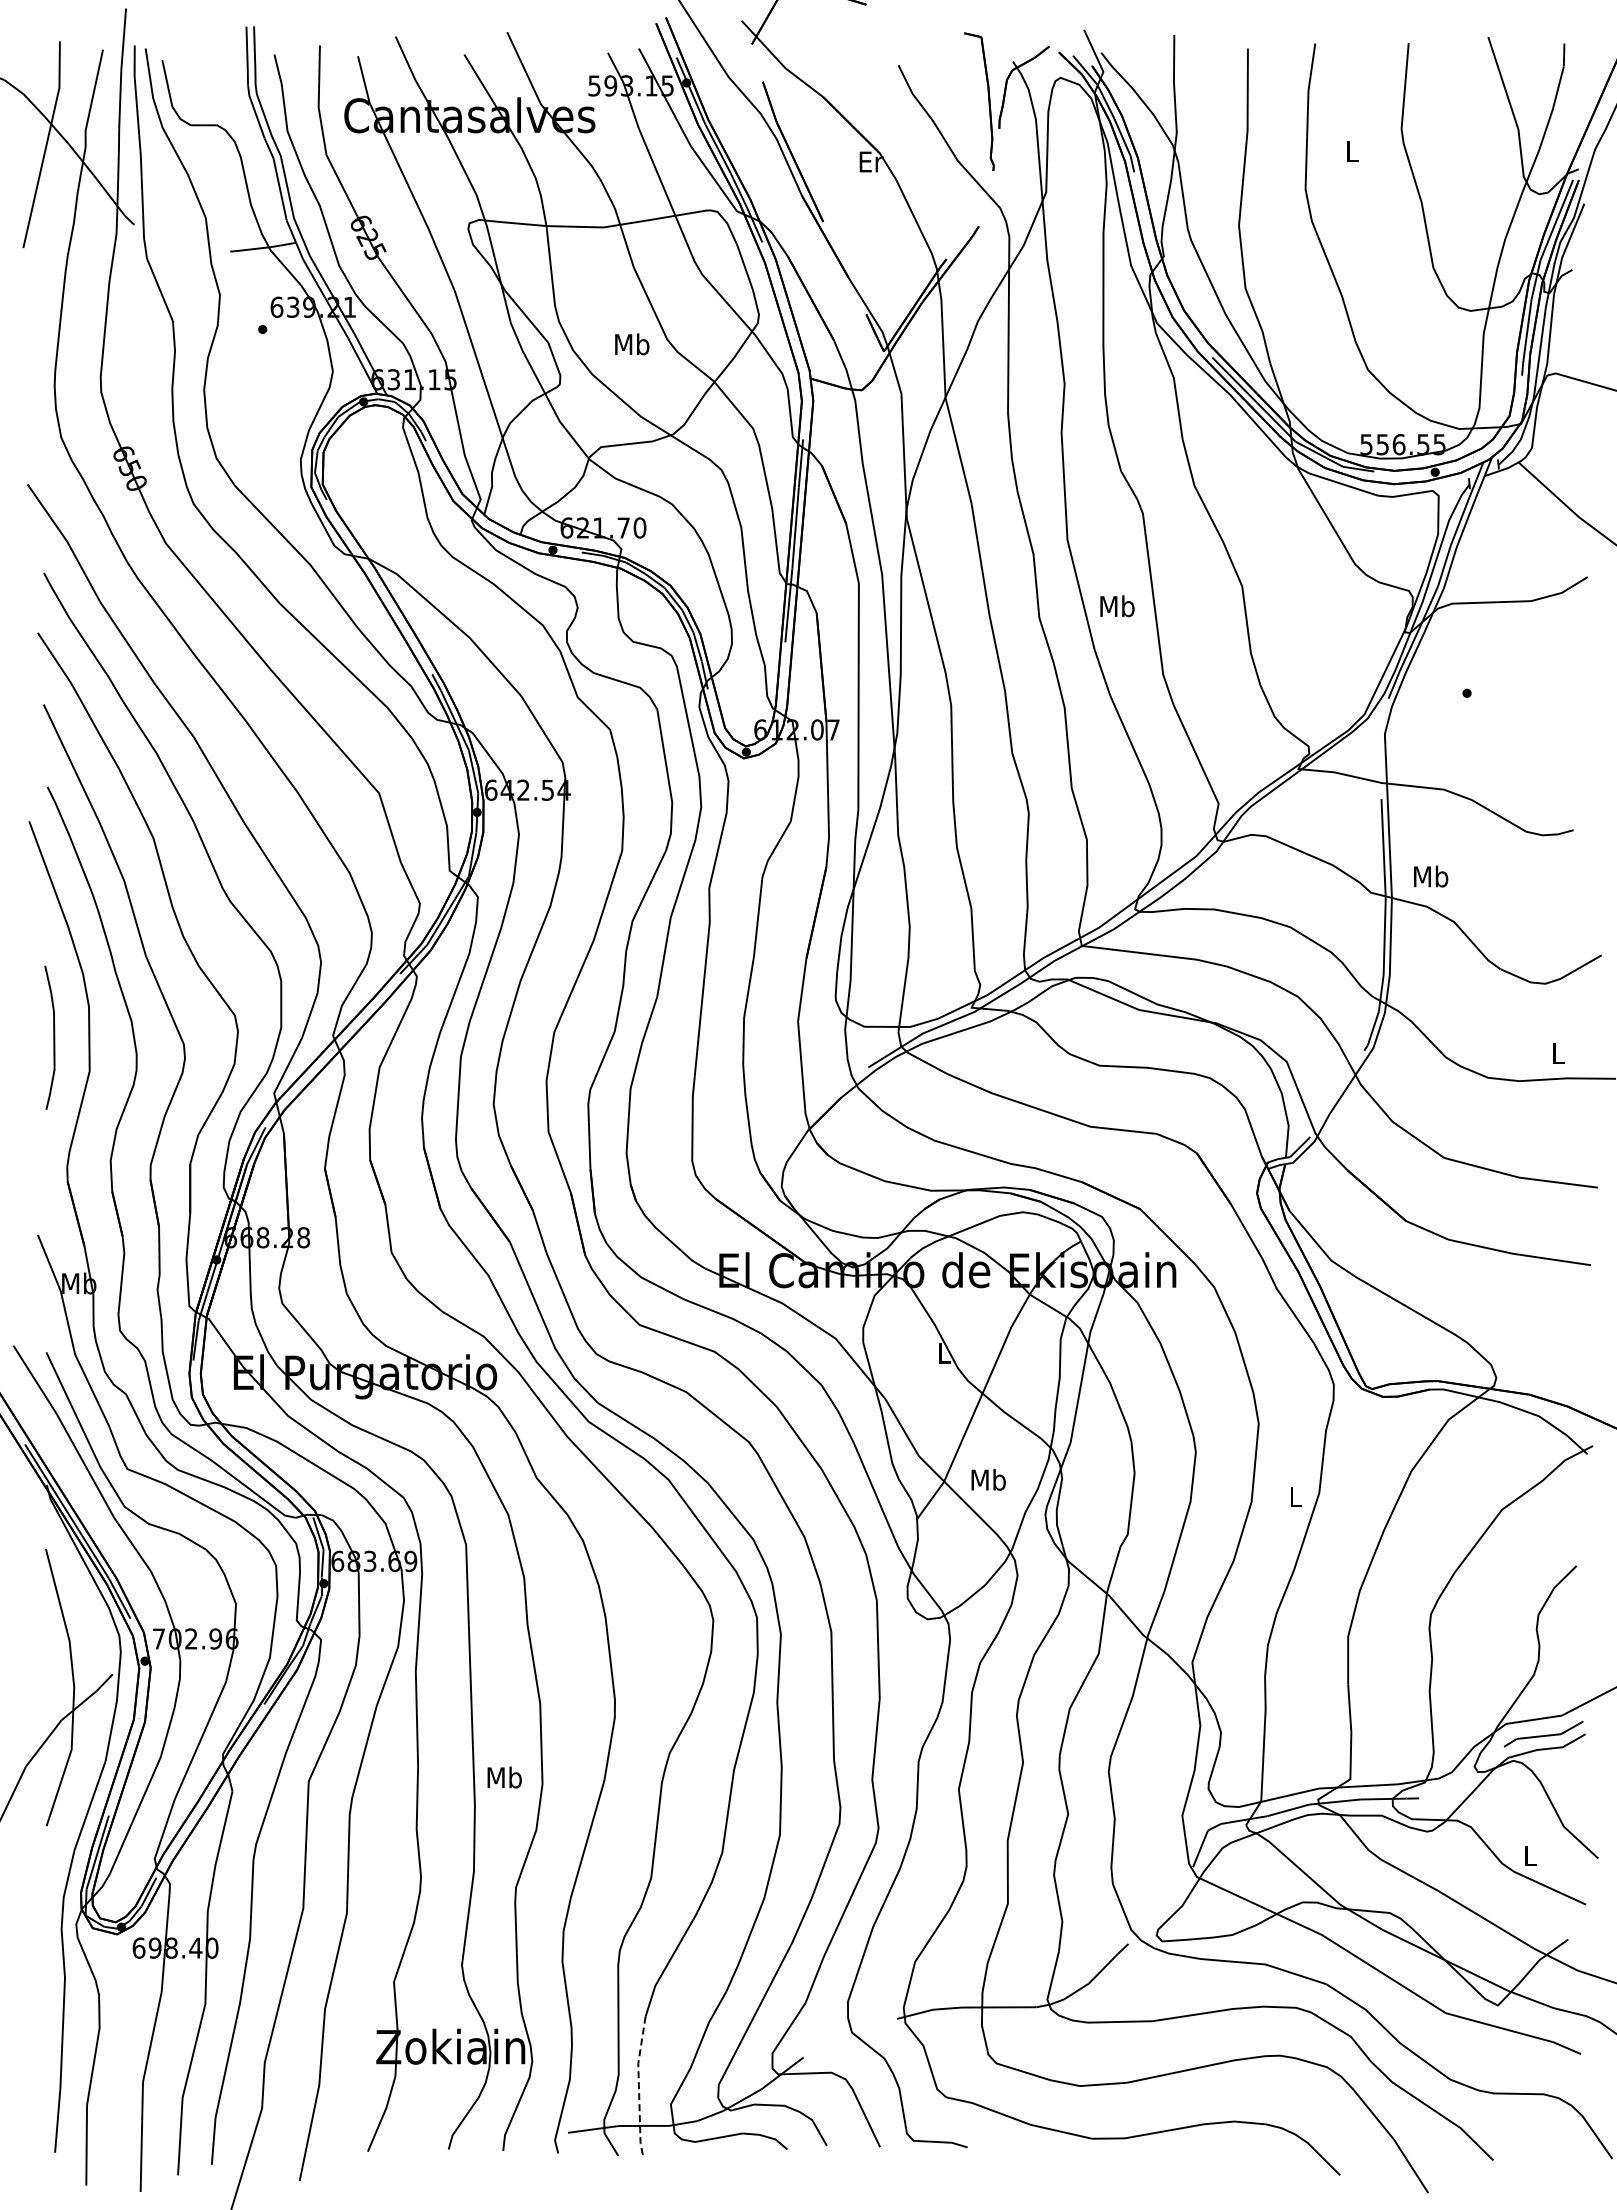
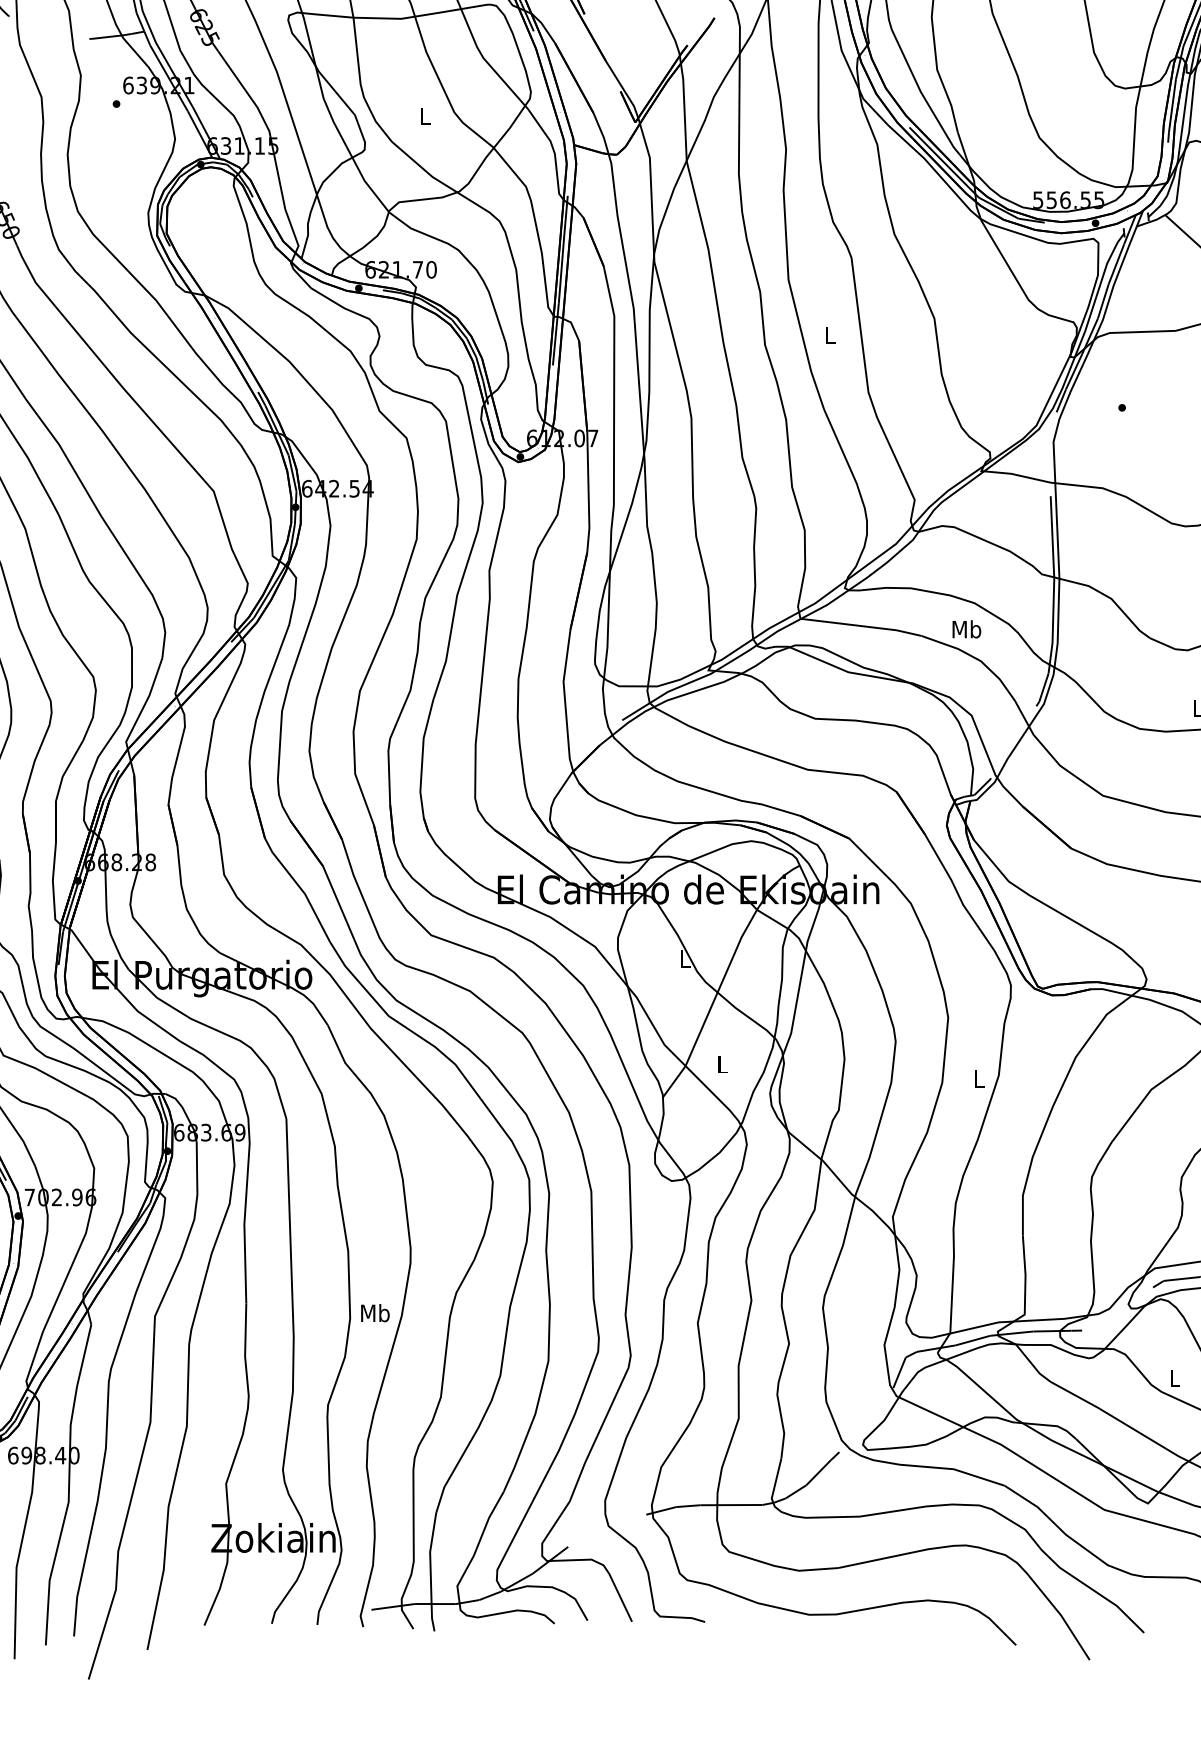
text: (632, 344) -> (425, 116), Mb -> L
text: (1117, 606) -> (830, 335), Mb -> L
text: (1431, 876) -> (967, 629), moved
text: (988, 1479) -> (722, 1064), Mb -> L
text: (504, 1777) -> (375, 1313), moved
line: (638, 2087) -> (430, 1571), dashed -> solid

